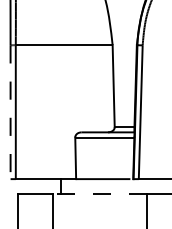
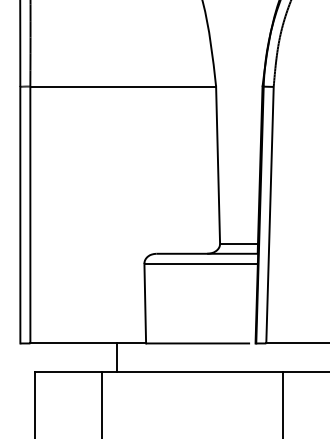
line: (10, 112) -> (20, 215), dashed -> solid
line: (99, 194) -> (190, 372), dashed -> solid

